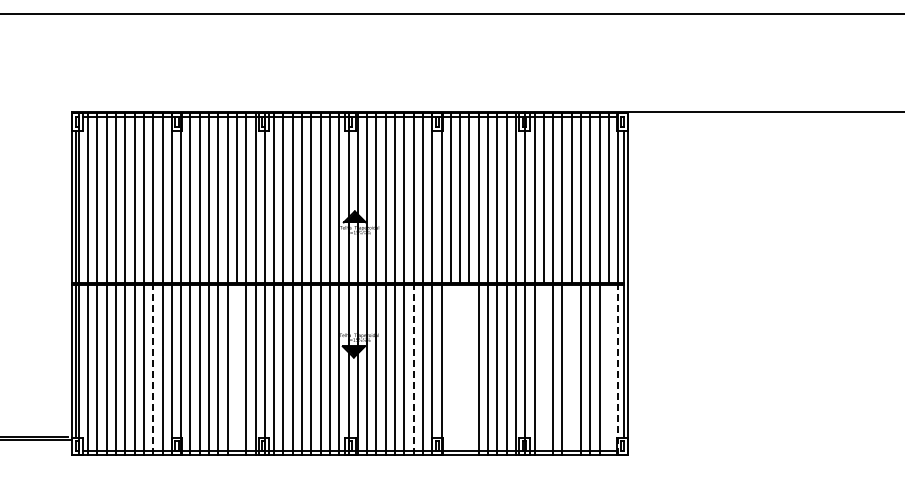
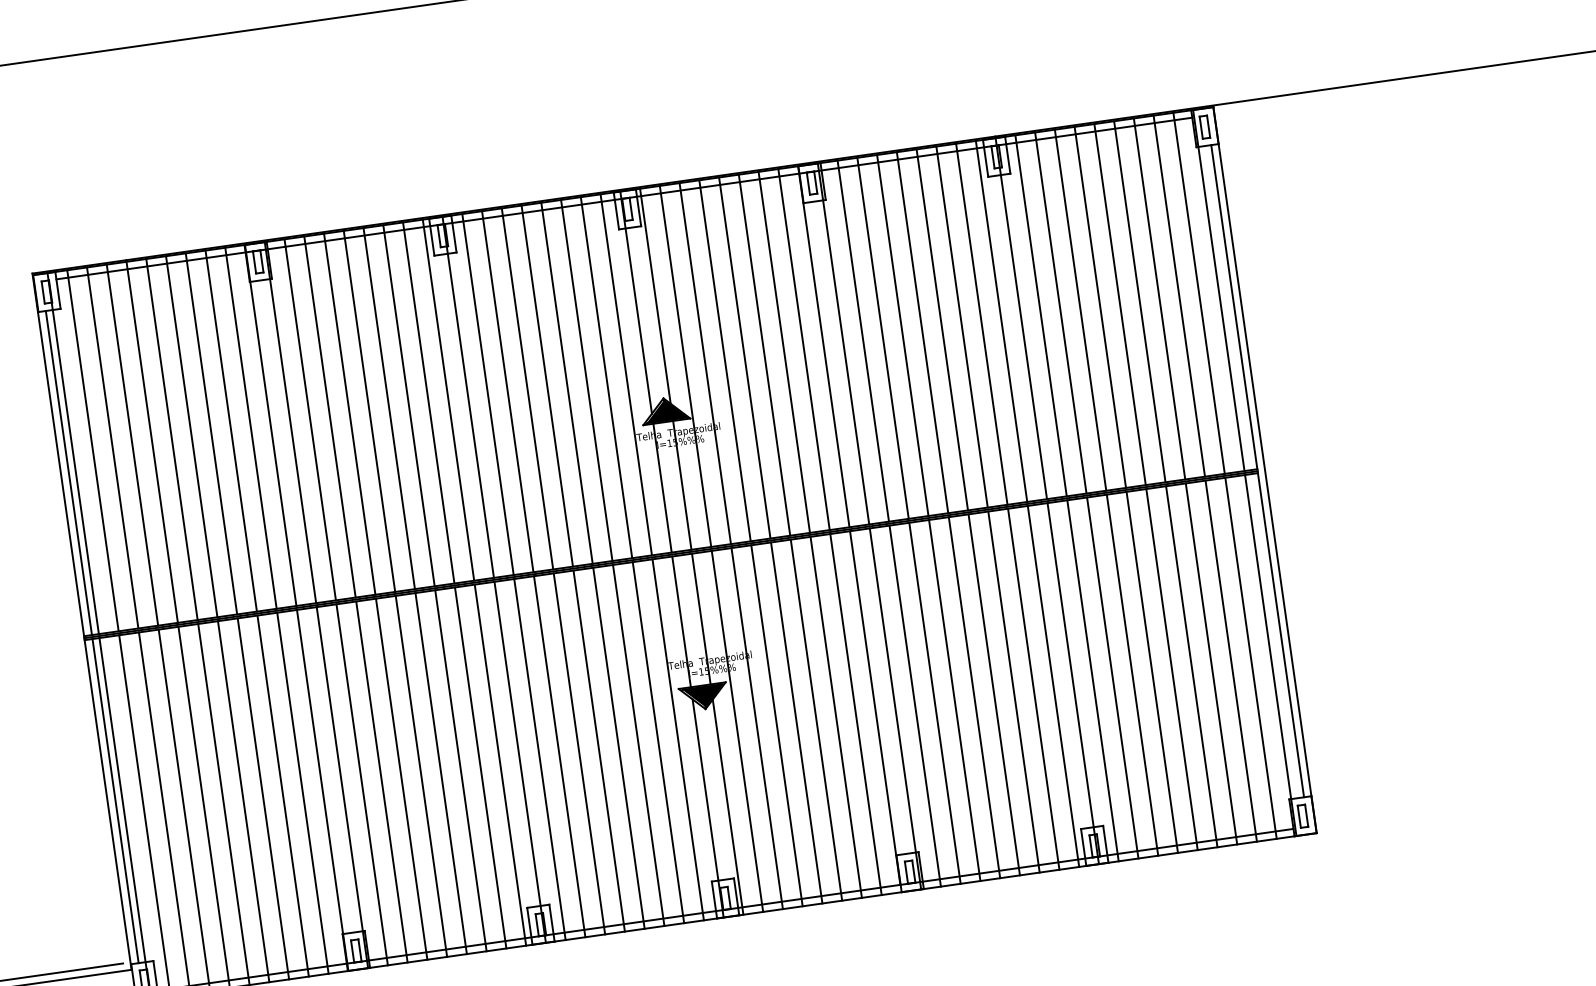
line: (153, 369) -> (283, 795), dashed -> solid
line: (236, 369) -> (459, 769), added
line: (413, 369) -> (835, 716), dashed -> solid
line: (450, 369) -> (914, 705), added
line: (460, 369) -> (935, 702), added
line: (469, 369) -> (954, 699), added
line: (543, 369) -> (1111, 677), added
line: (571, 369) -> (1171, 668), added
line: (608, 369) -> (1250, 657), added
line: (618, 369) -> (1271, 654), dashed -> solid

